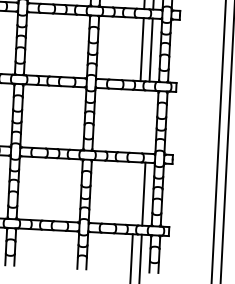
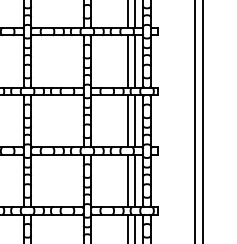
line: (139, 121) -> (128, 121), added
line: (147, 122) -> (135, 121), added
line: (135, 193) -> (128, 180), added

